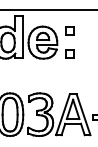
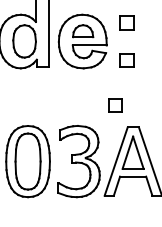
part: (62, 80) -> (115, 104), added

